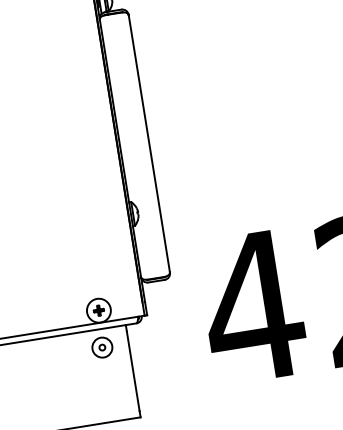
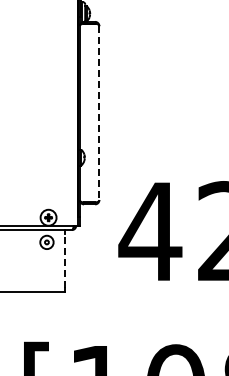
line: (149, 144) -> (99, 113), solid -> dashed
line: (132, 371) -> (64, 261), solid -> dashed

